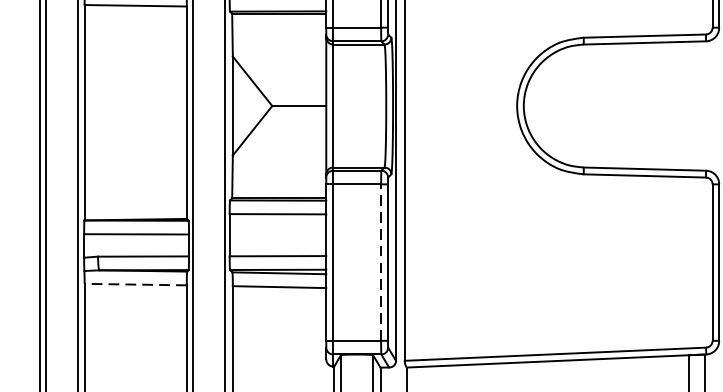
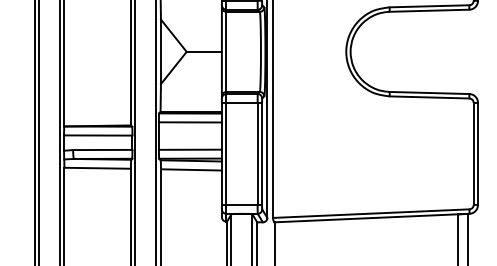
line: (380, 261) -> (257, 153), dashed -> solid
line: (135, 284) -> (97, 168), dashed -> solid

